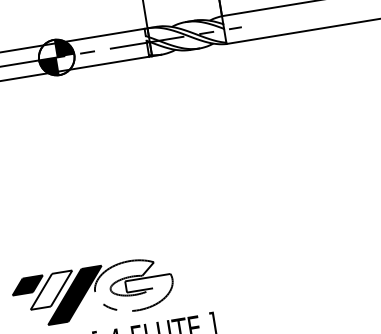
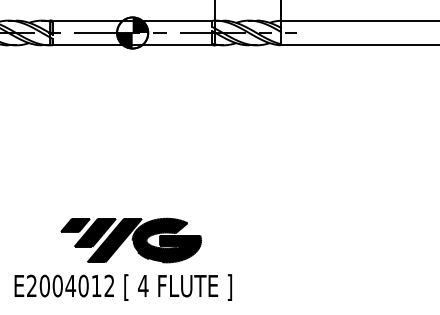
fill: (133, 285) -> (166, 240), added
fill: (50, 289) -> (94, 232), added

